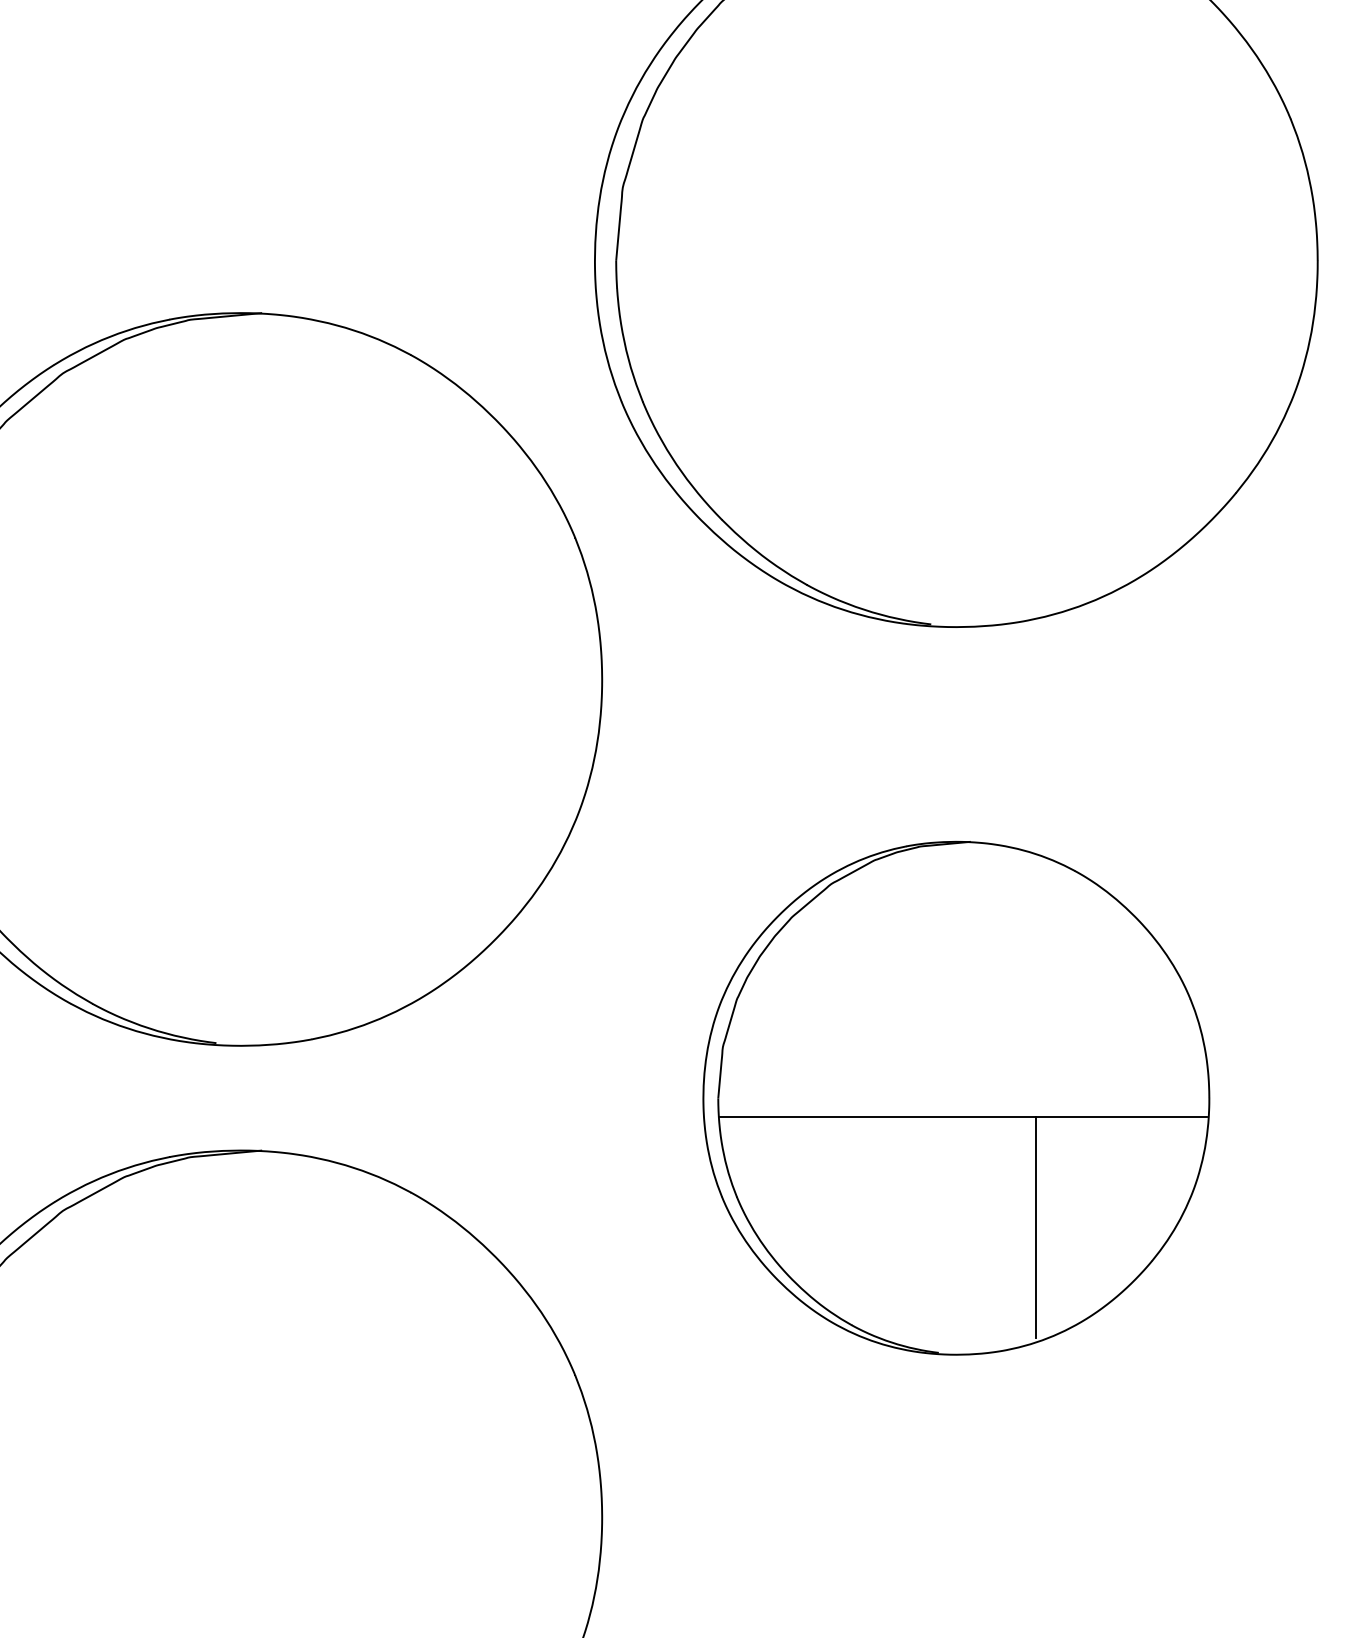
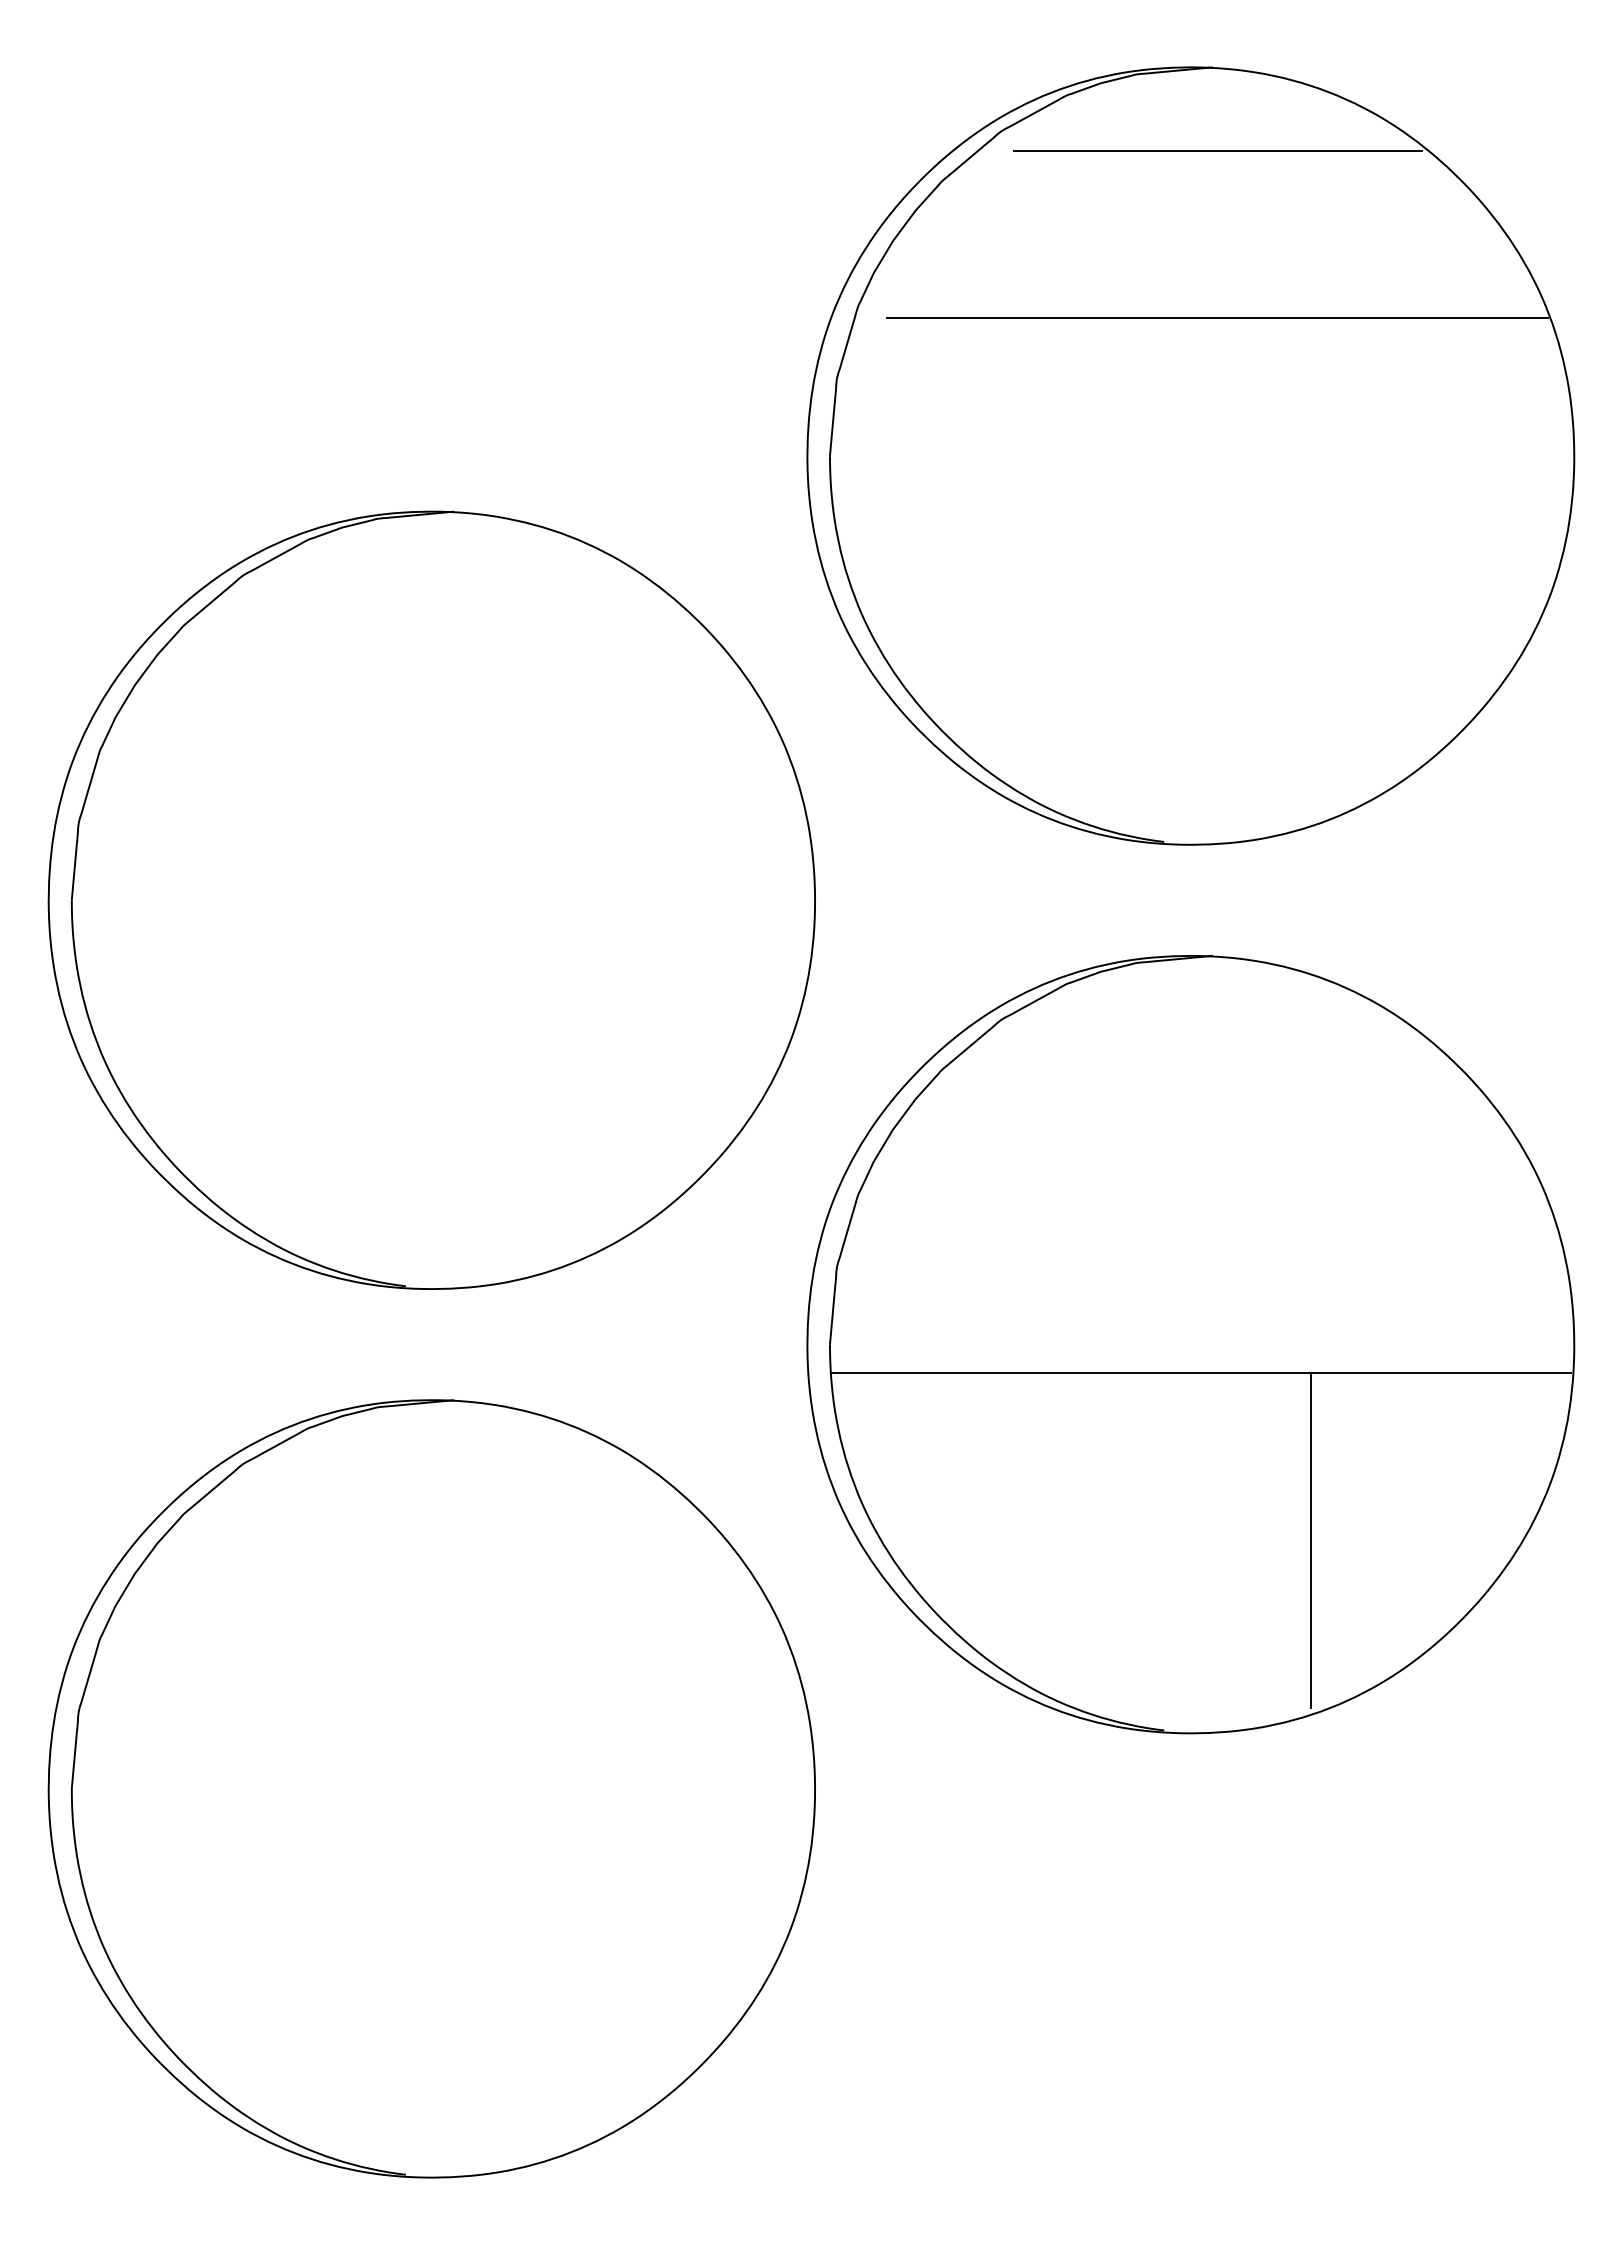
line: (981, 130) -> (1217, 317), added
part: (956, 1098) -> (1190, 1344), size x1.43

